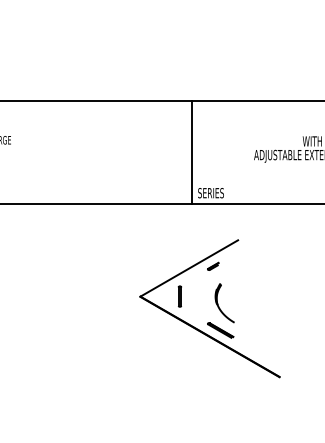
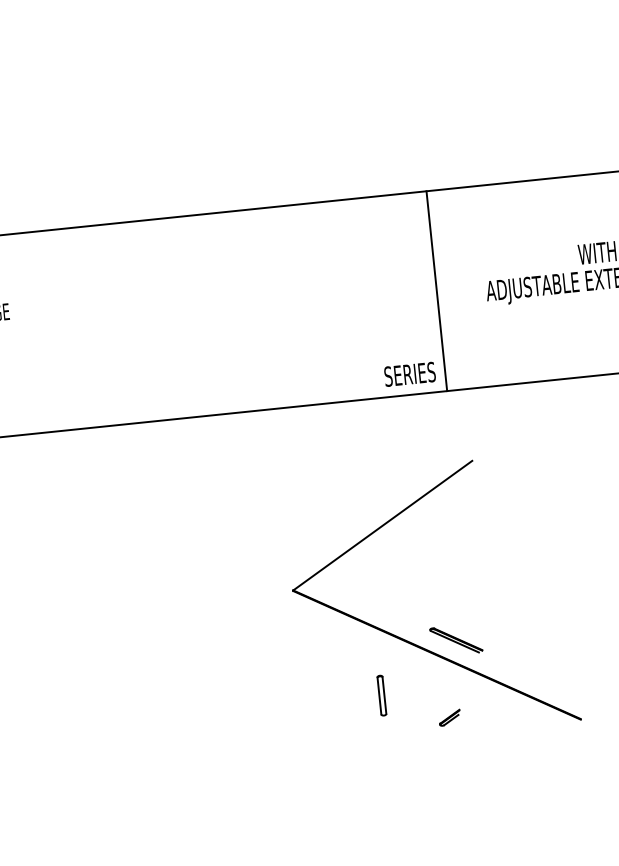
line: (192, 152) -> (437, 291), moved
part: (213, 265) -> (450, 715), moved
line: (179, 296) -> (380, 695), moved
part: (224, 303) -> (458, 586), removed

